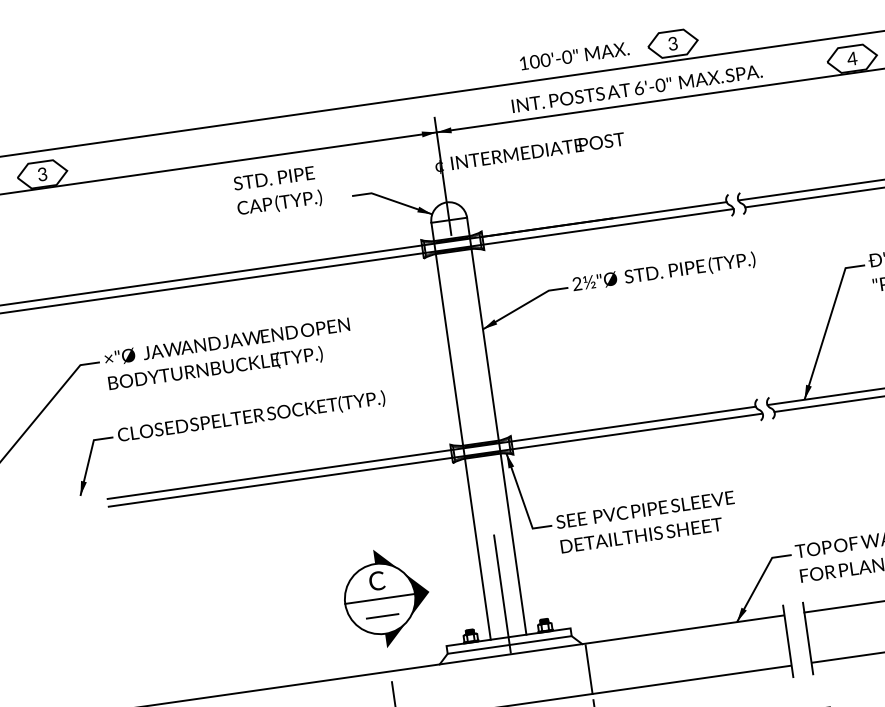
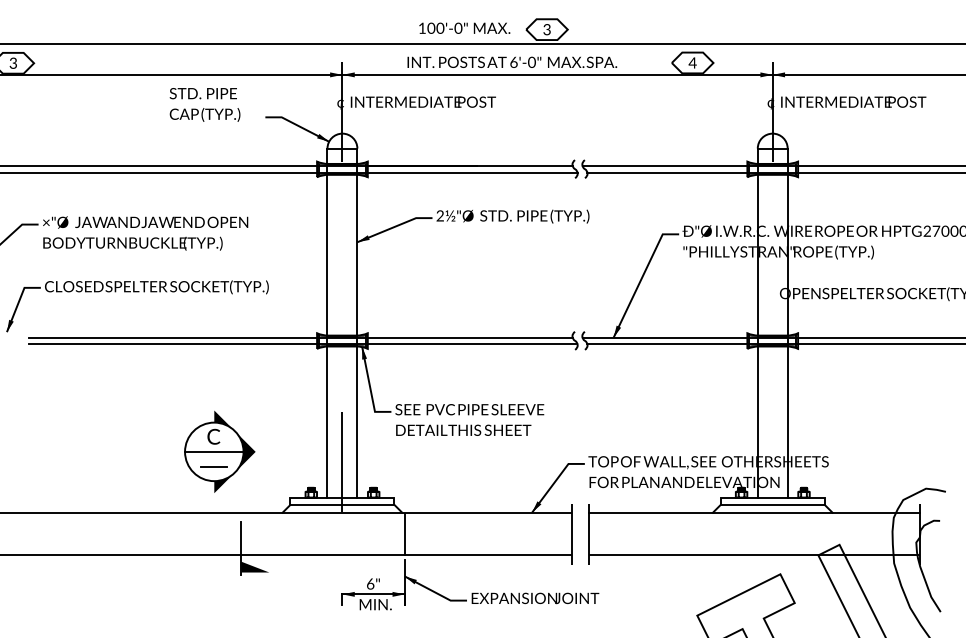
part: (386, 597) -> (219, 451), moved

